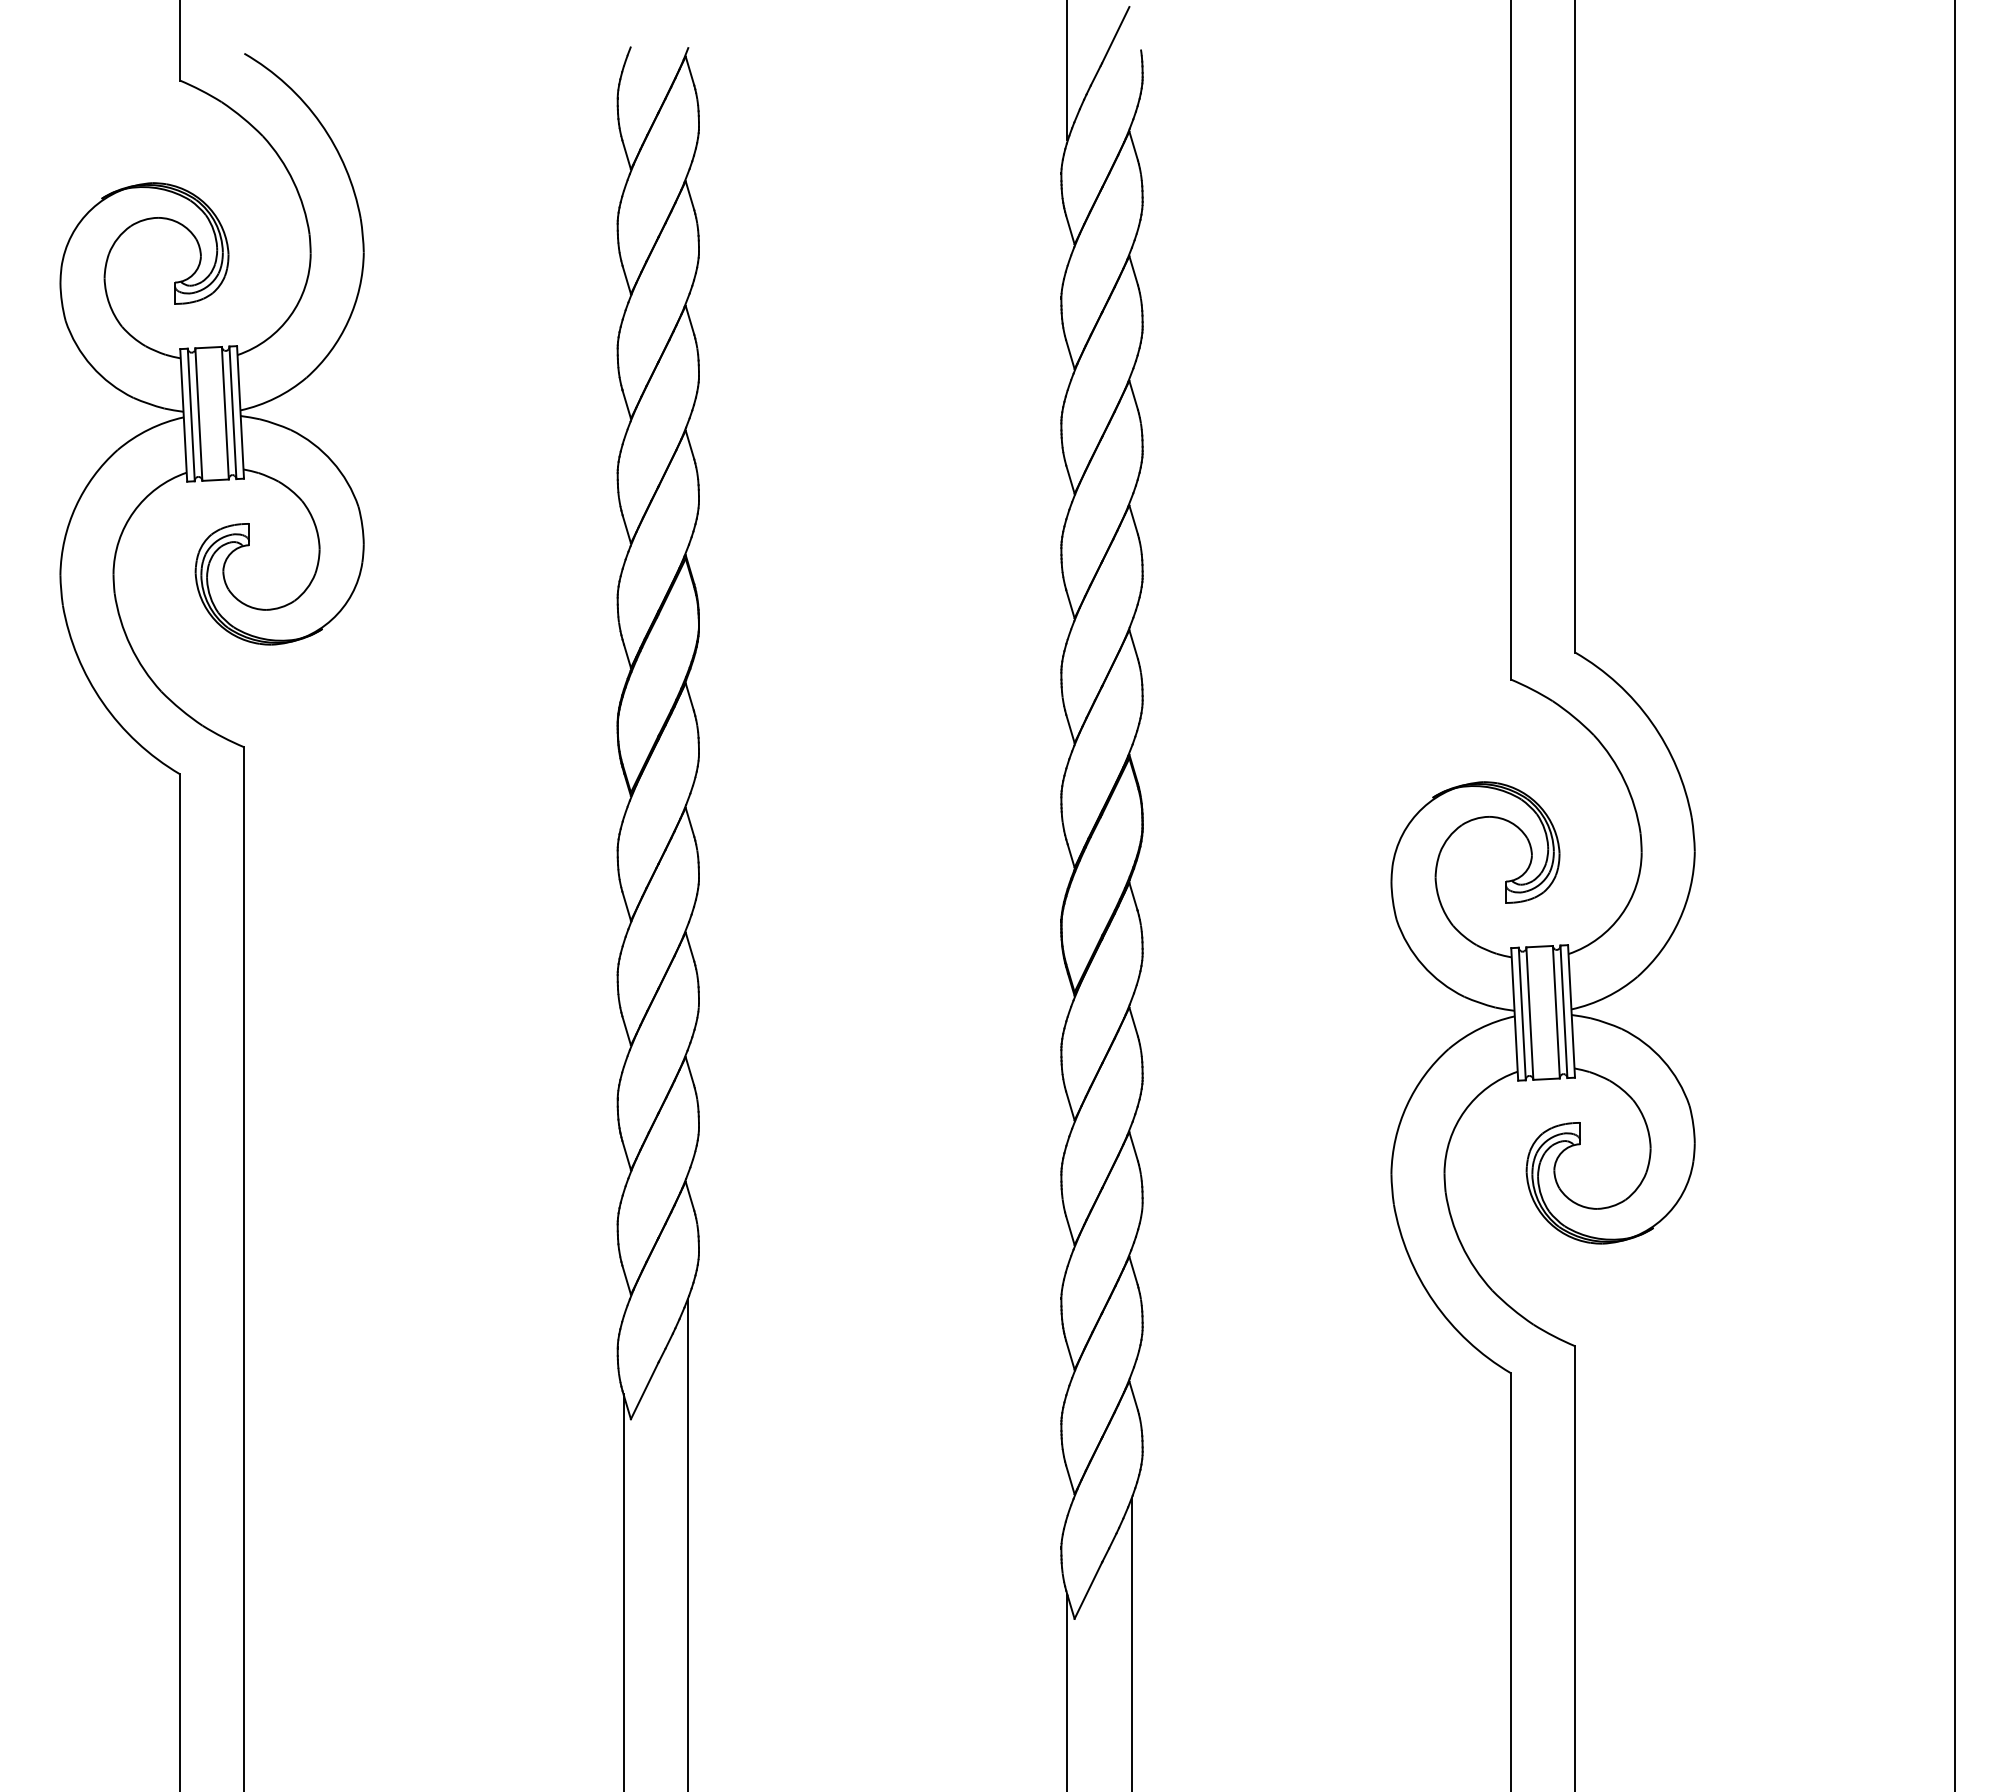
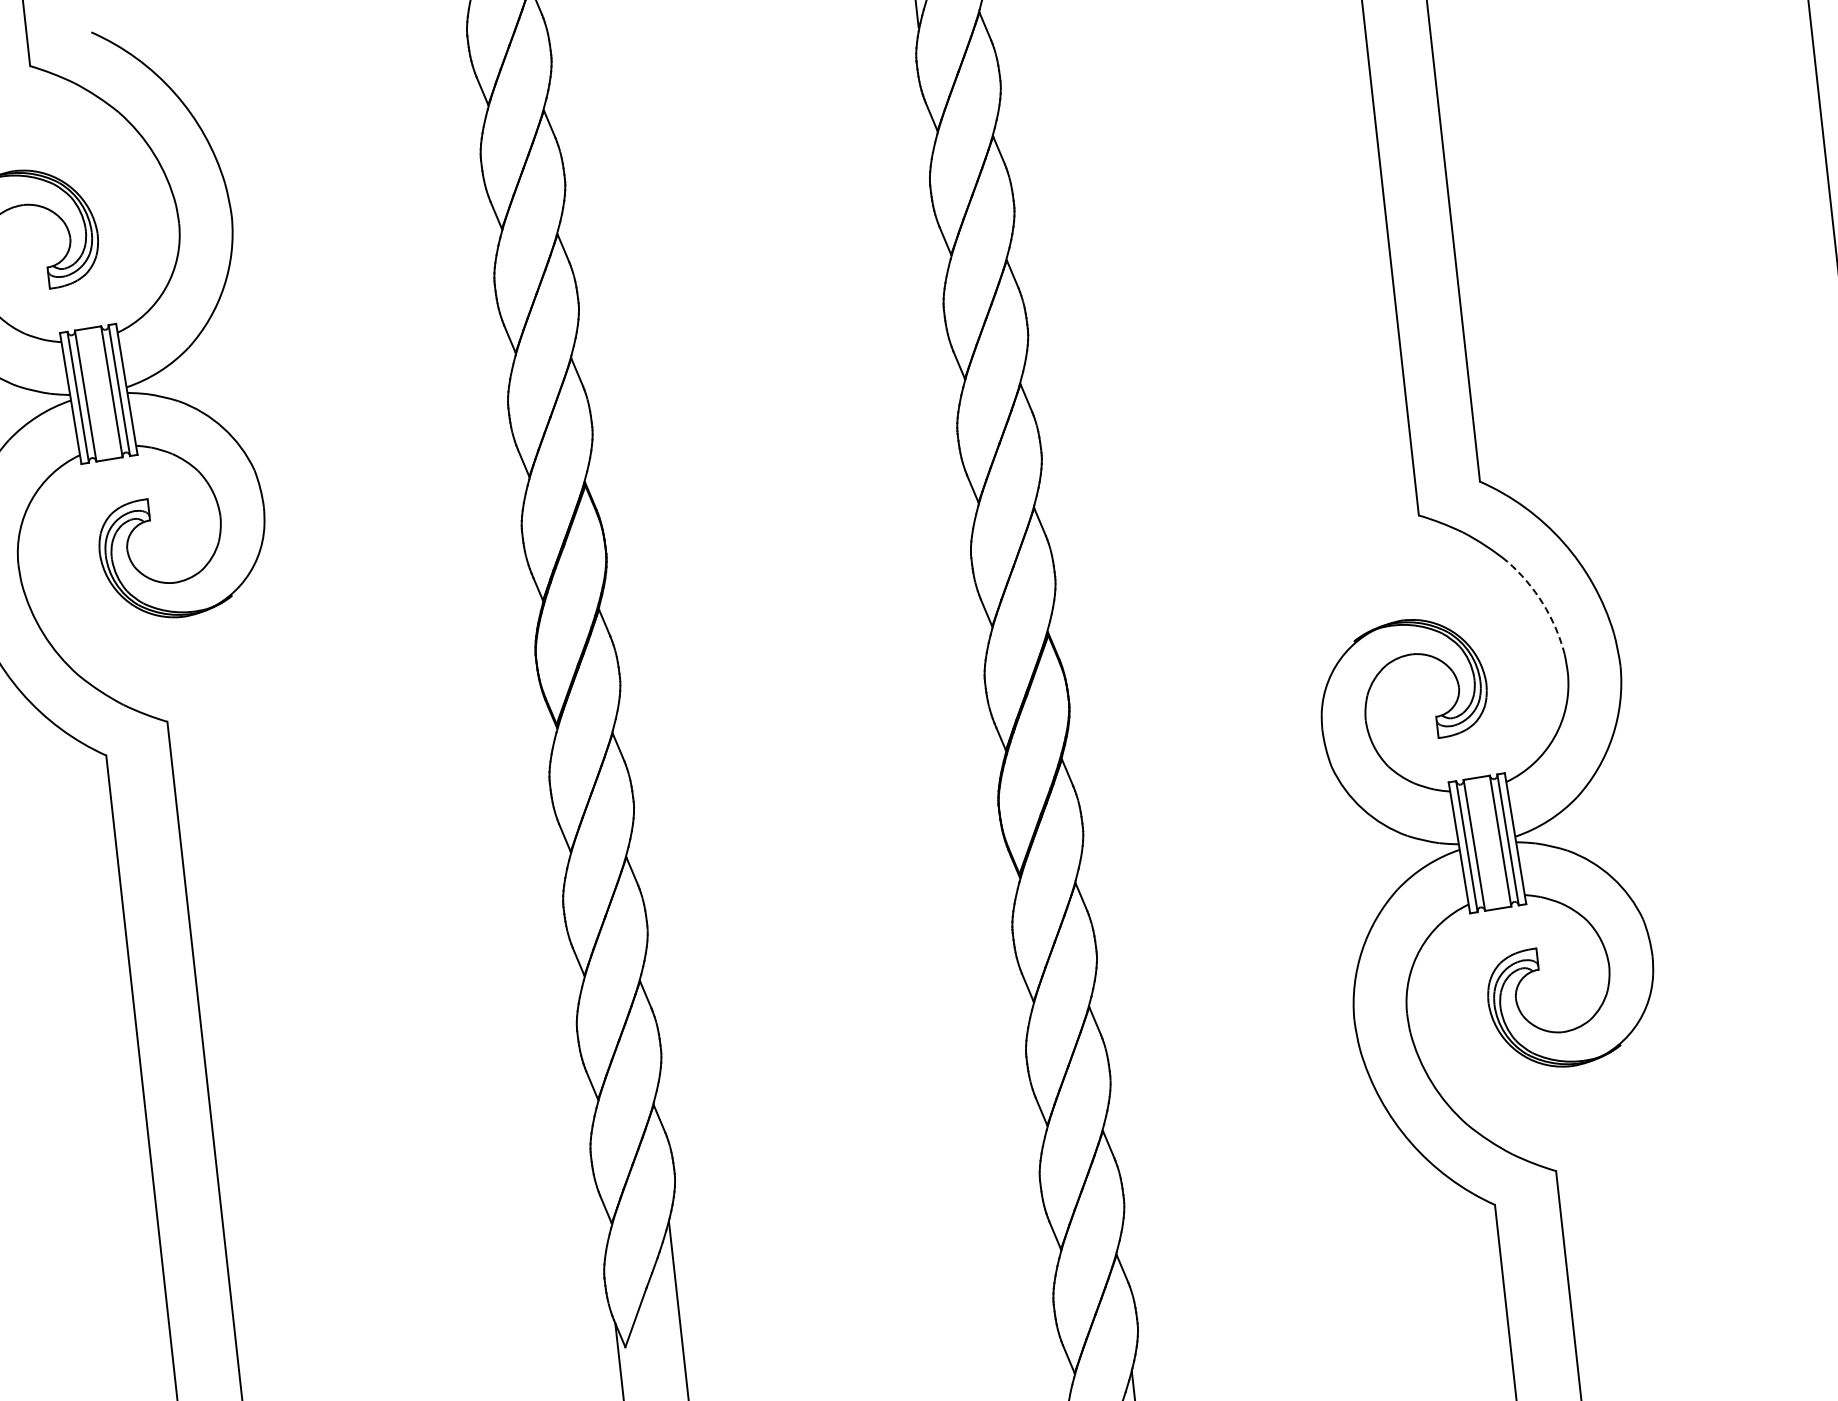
arc: (1624, 780) -> (1542, 603), solid -> dashed

